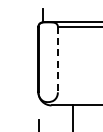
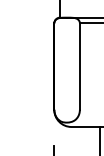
line: (57, 59) -> (79, 66), dashed -> solid

